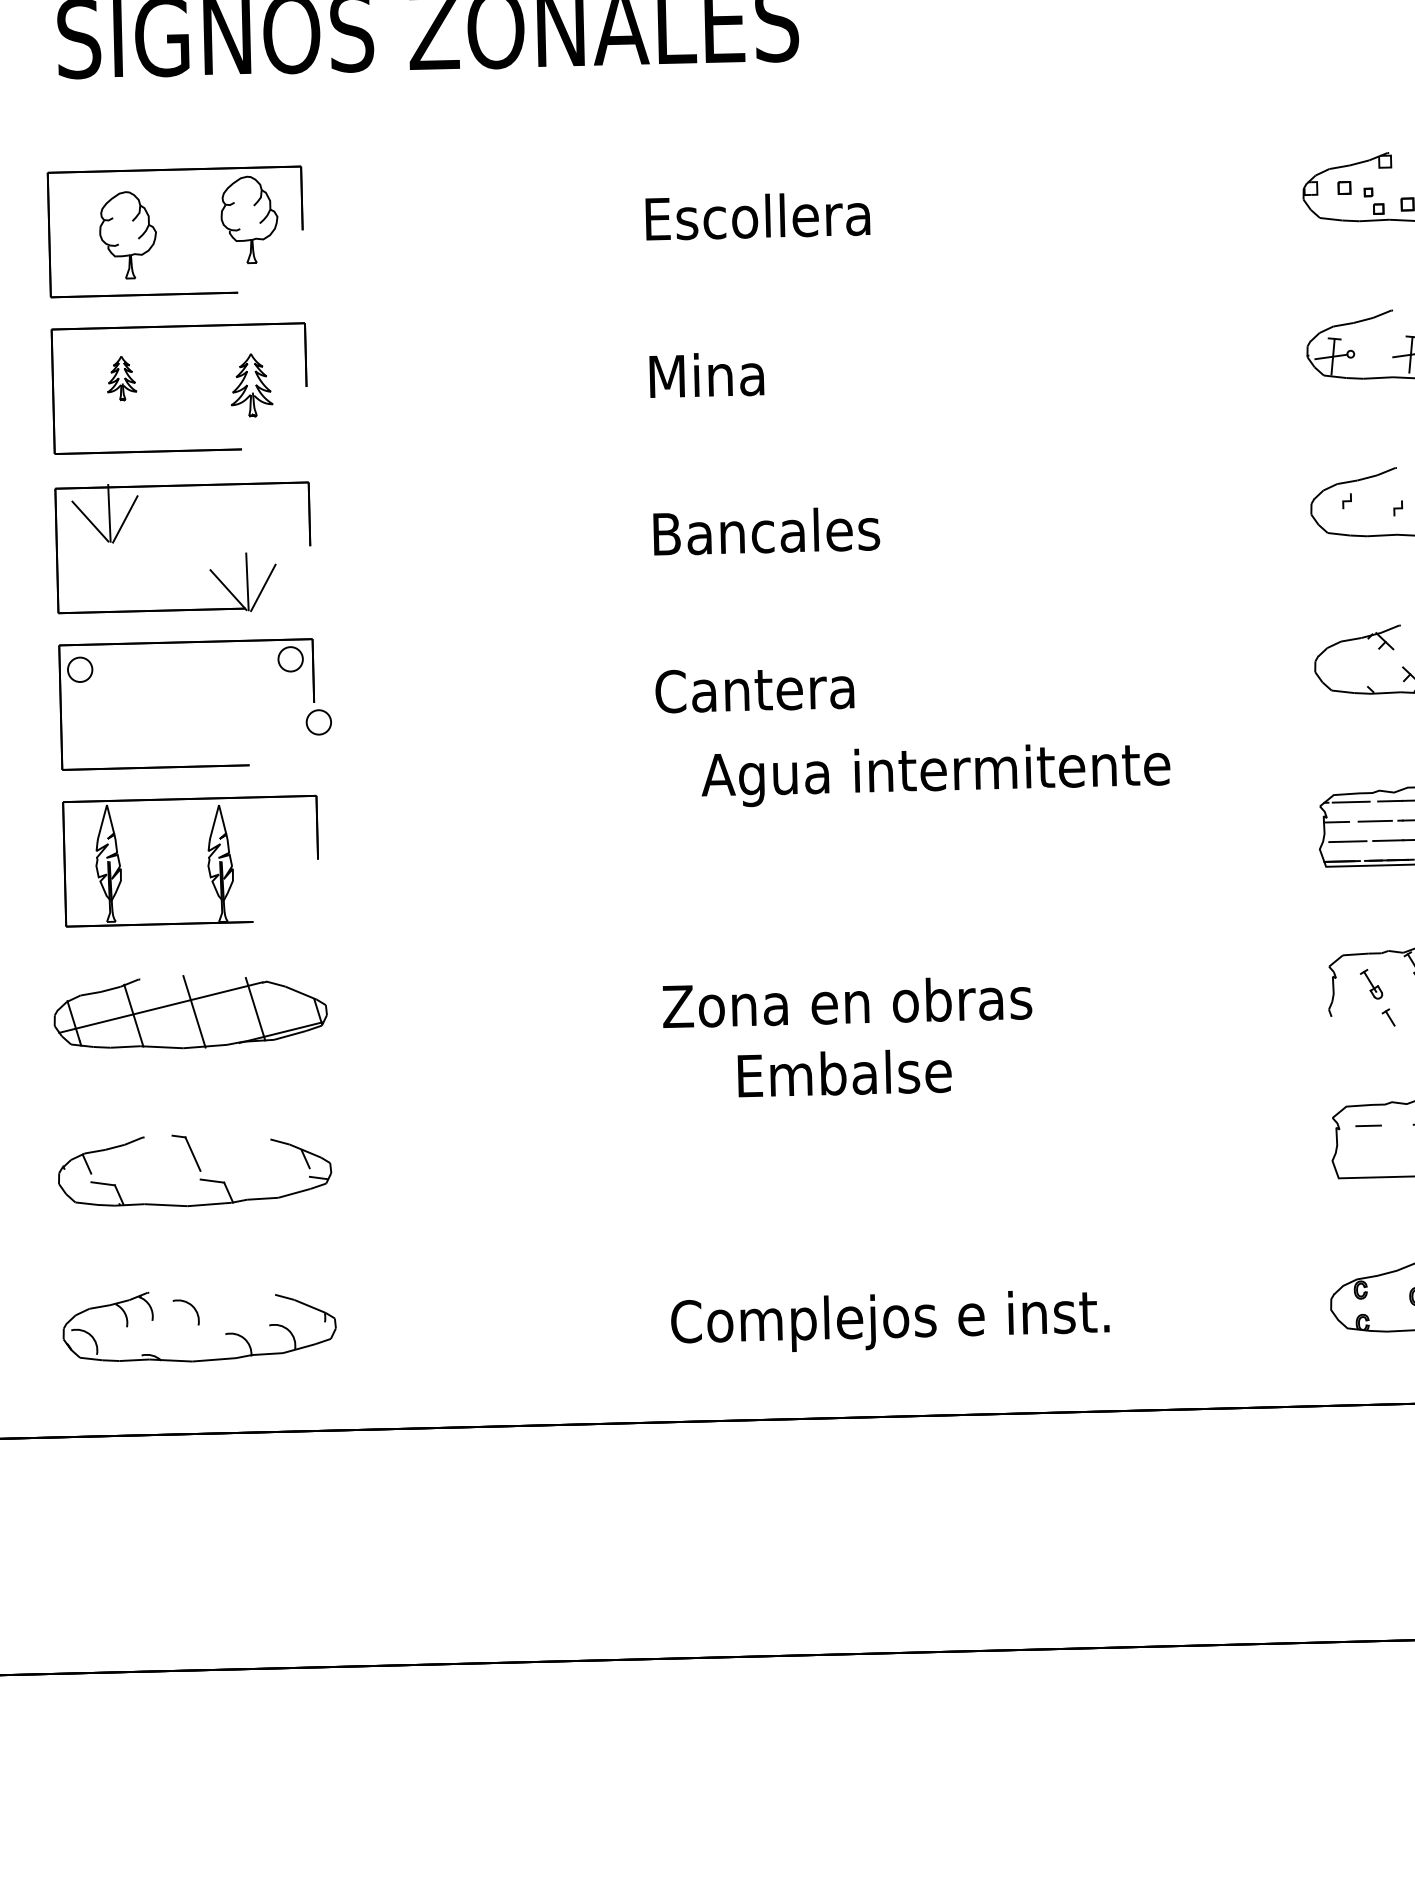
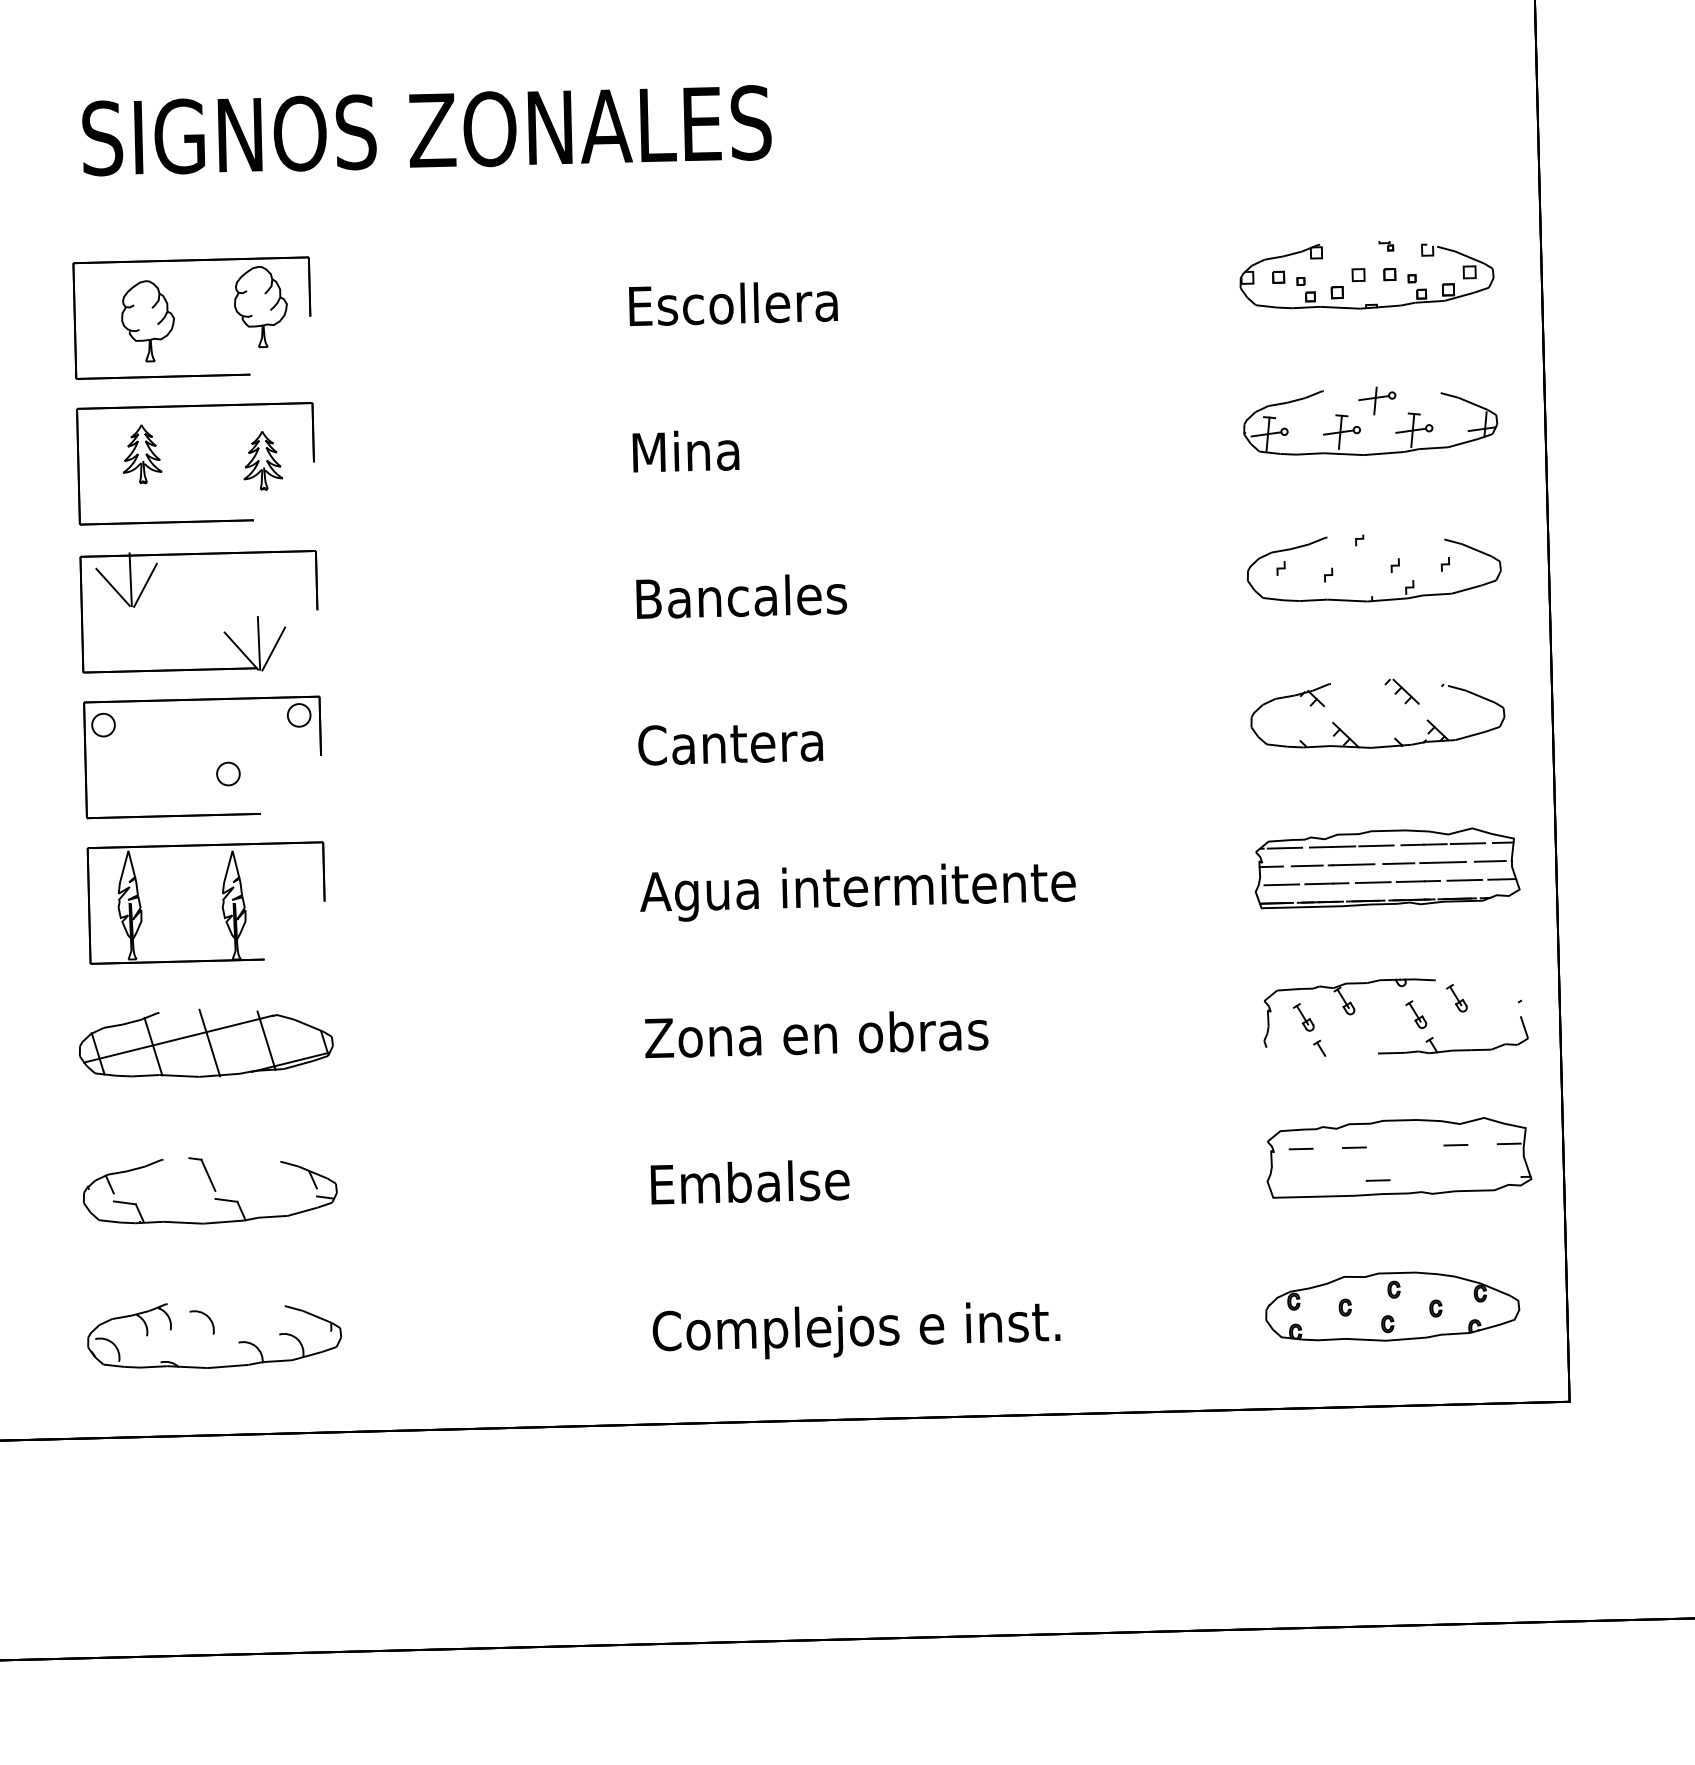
part: (122, 378) -> (142, 454), size x1.43
circle: (318, 721) -> (228, 773), moved
text: (935, 775) -> (857, 892), moved
text: (844, 1073) -> (749, 1182), moved

